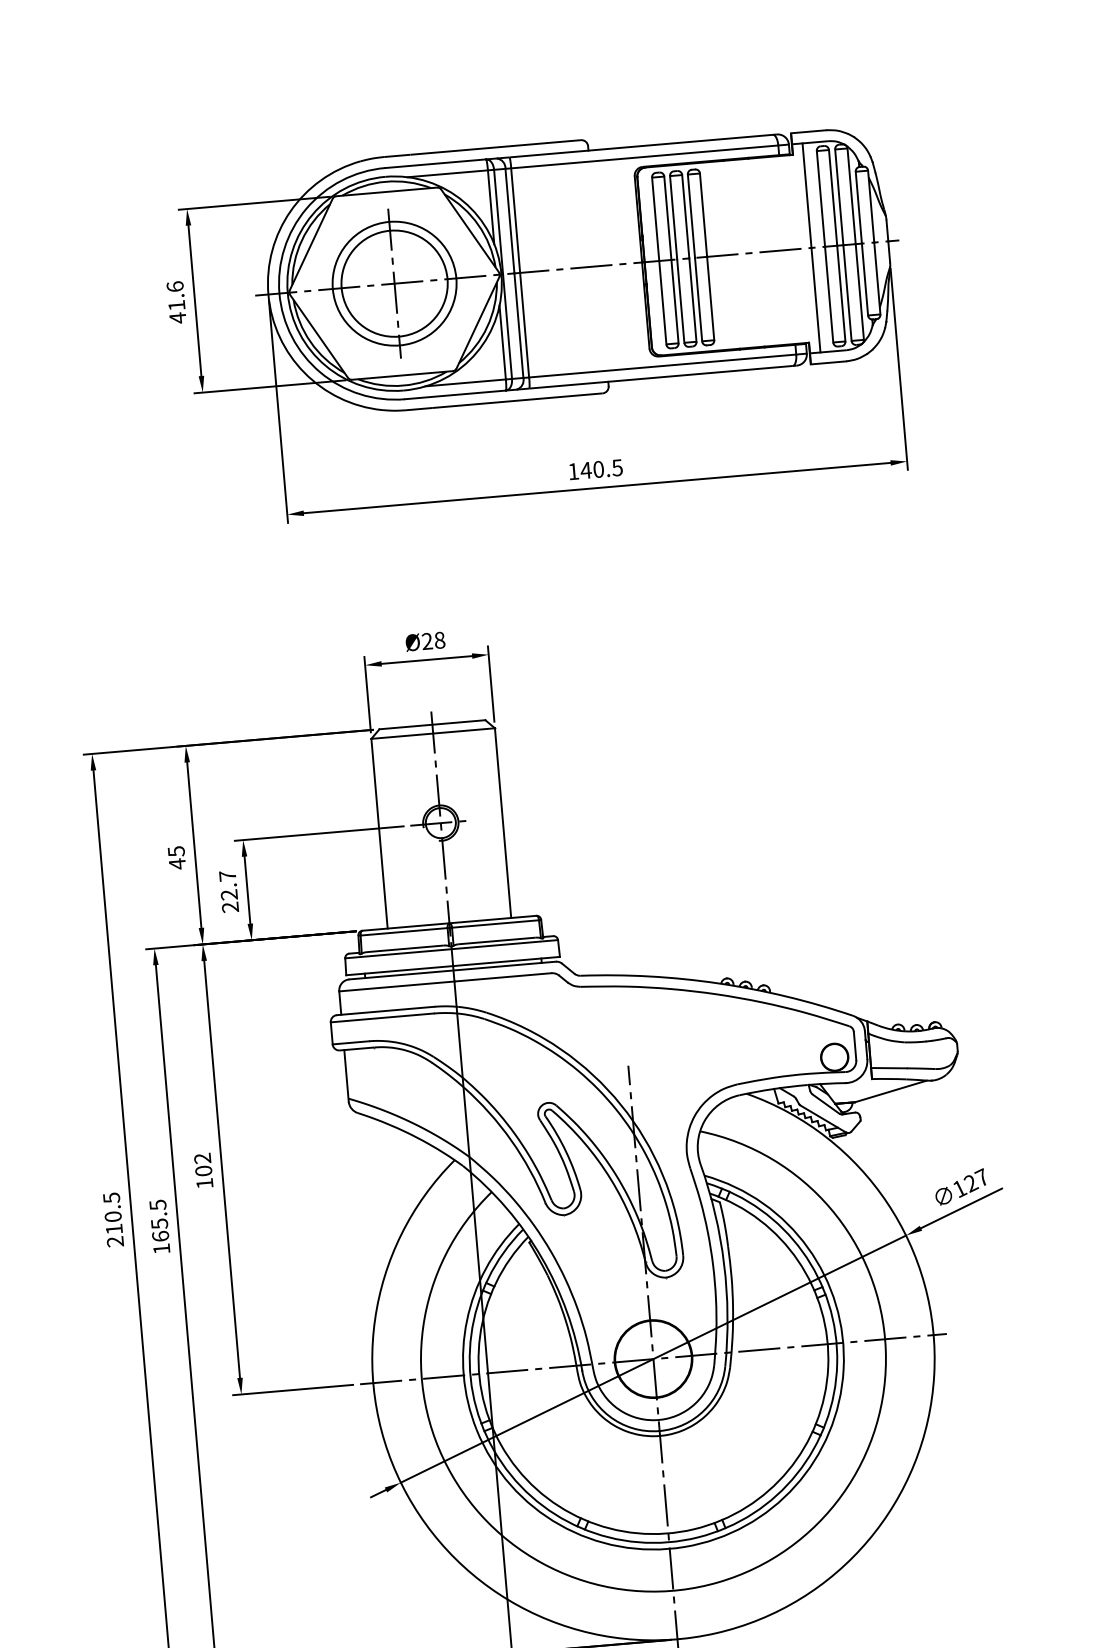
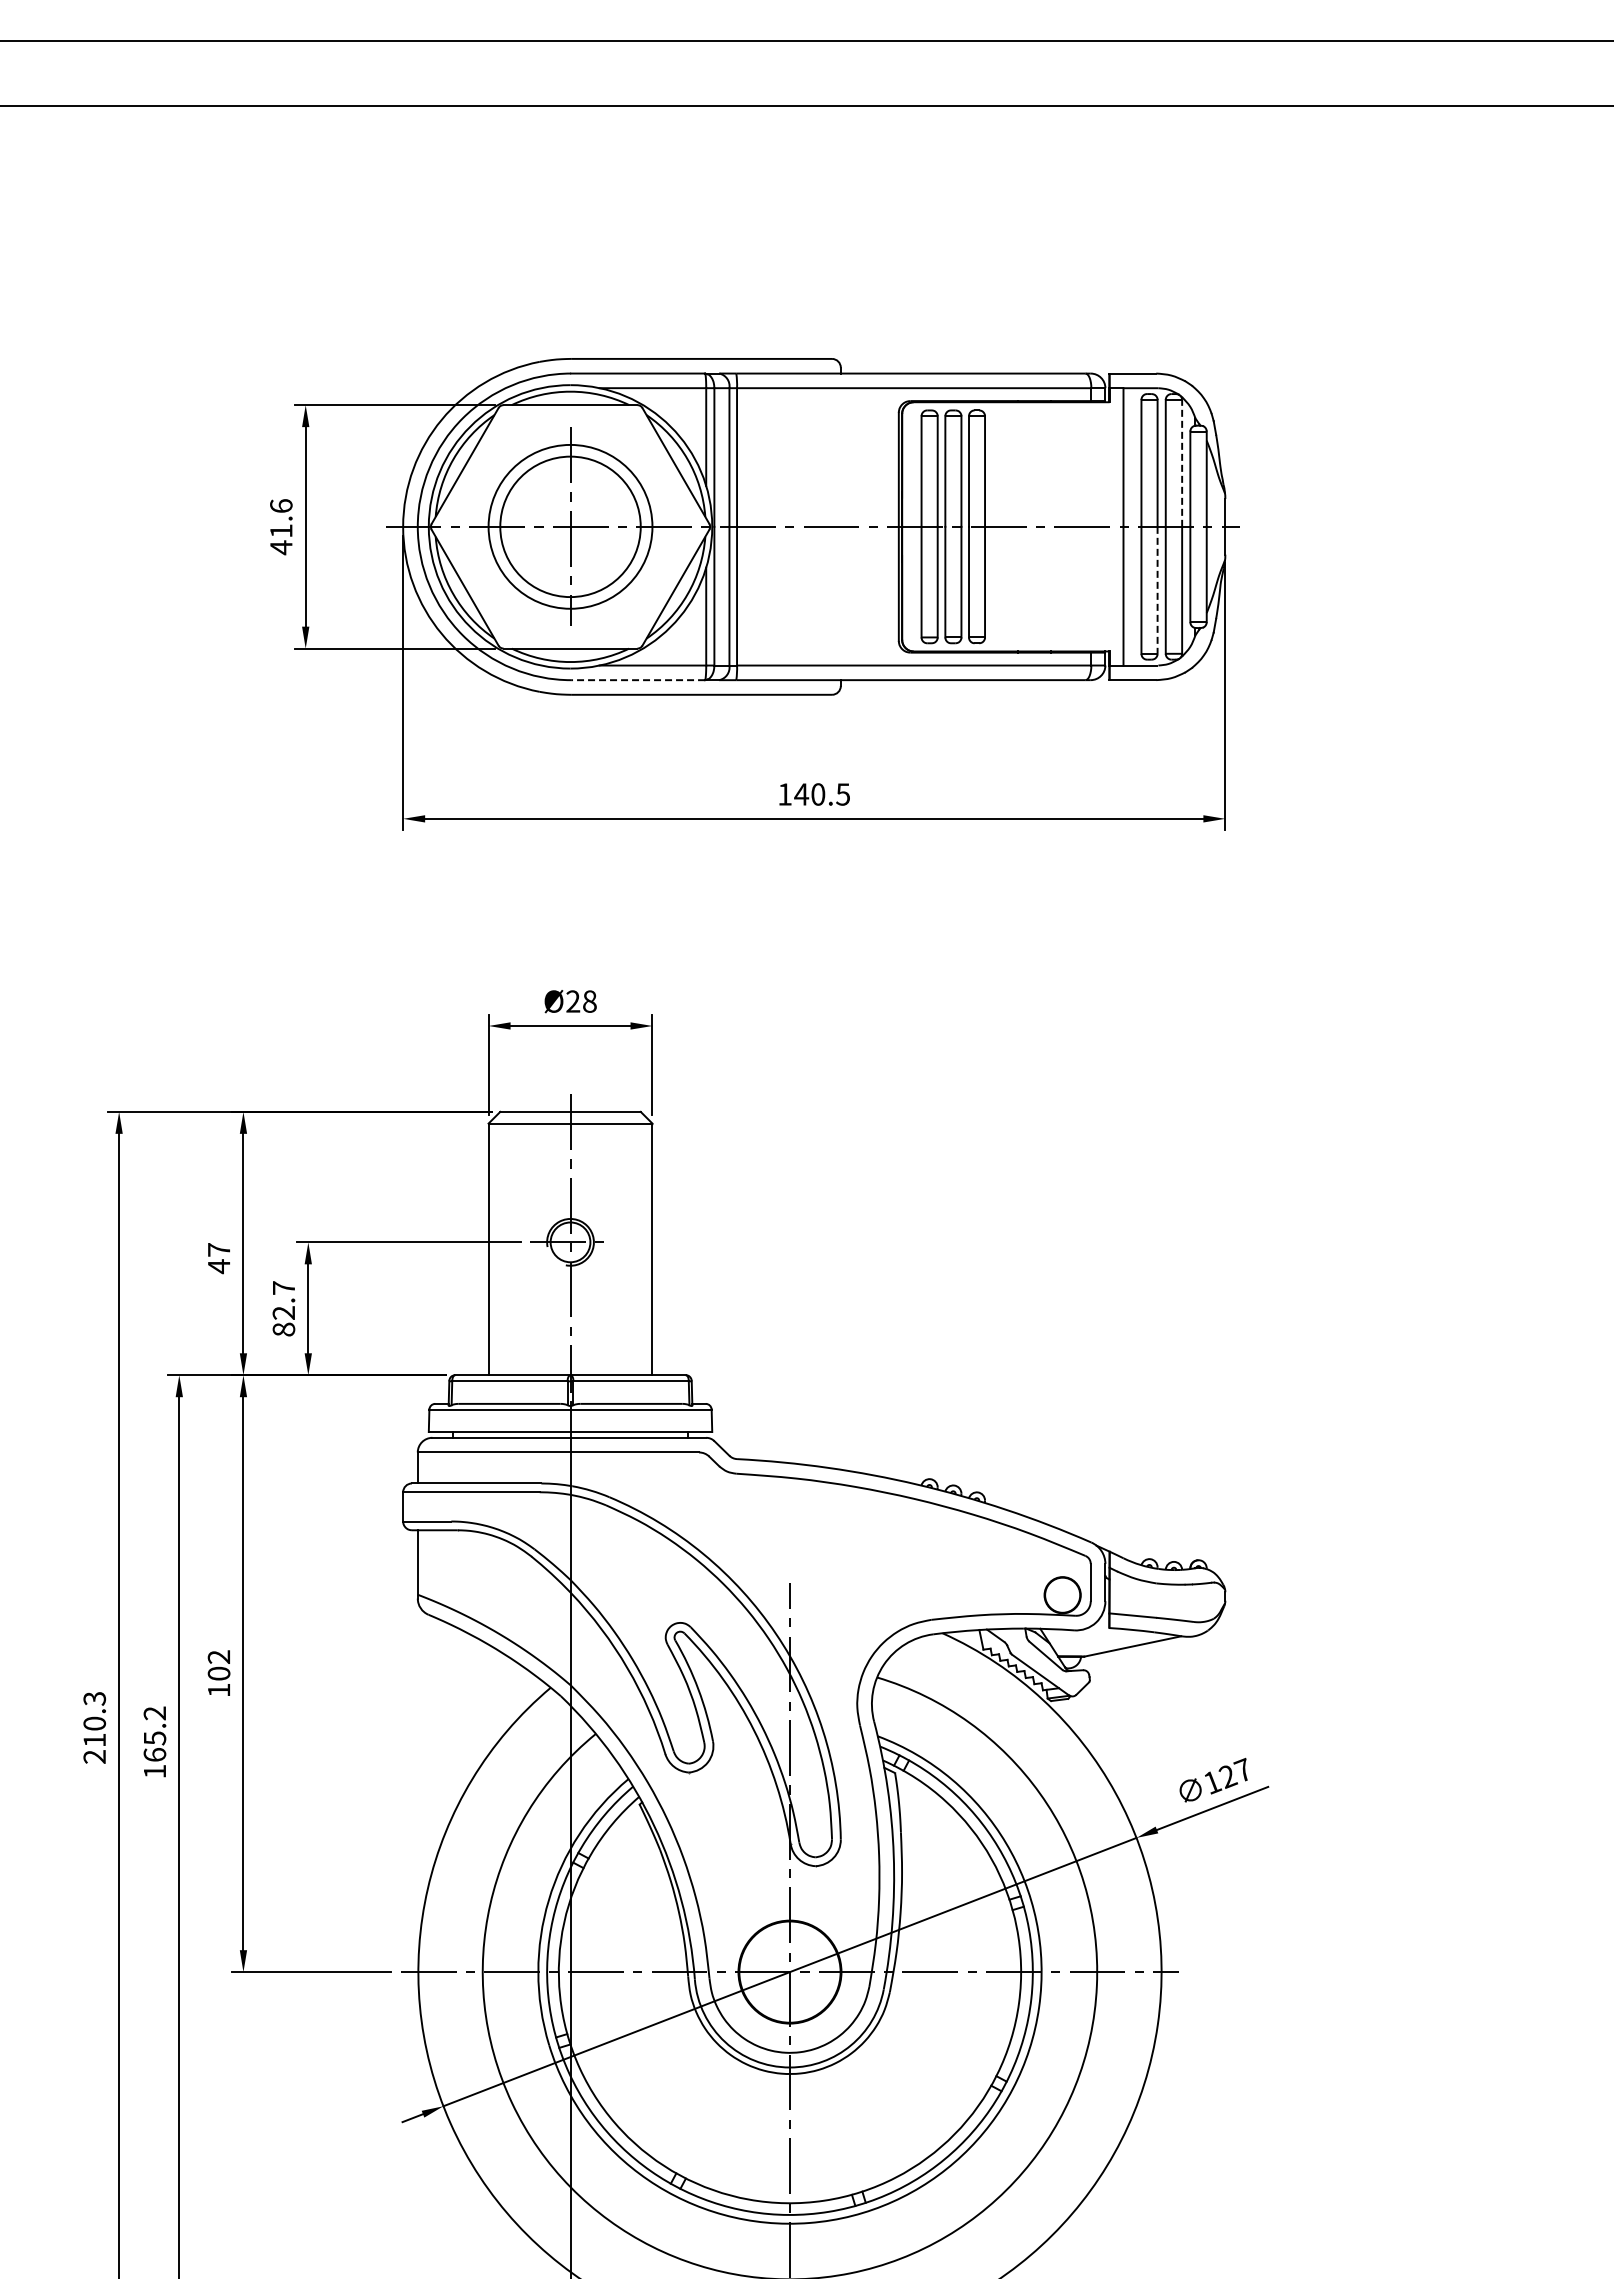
line: (851, 195) -> (1182, 462), solid -> dashed
line: (841, 293) -> (1157, 590), solid -> dashed
line: (455, 395) -> (638, 680), solid -> dashed
text: (176, 851) -> (219, 1250), 45 -> 47
text: (230, 907) -> (283, 1329), 22.7 -> 82.7
text: (111, 1197) -> (94, 1698), 210.5 -> 210.3
text: (157, 1205) -> (154, 1713), 165.5 -> 165.2

